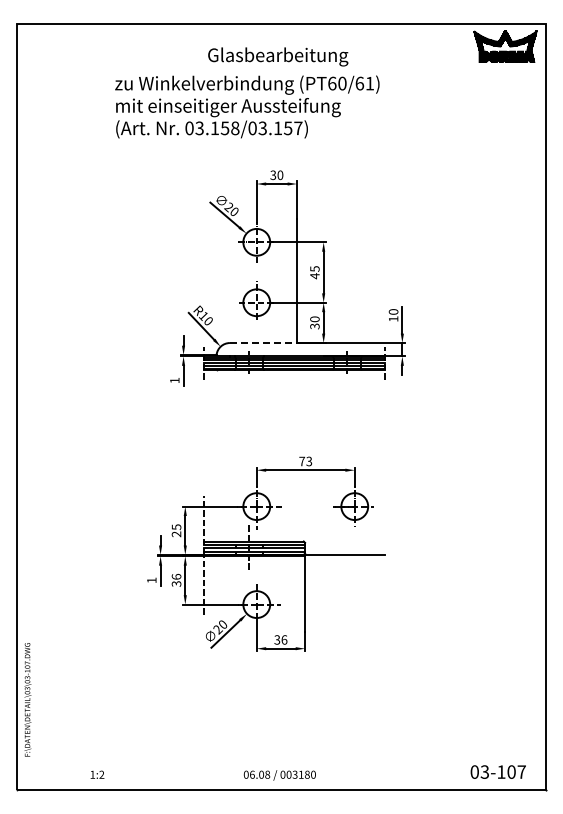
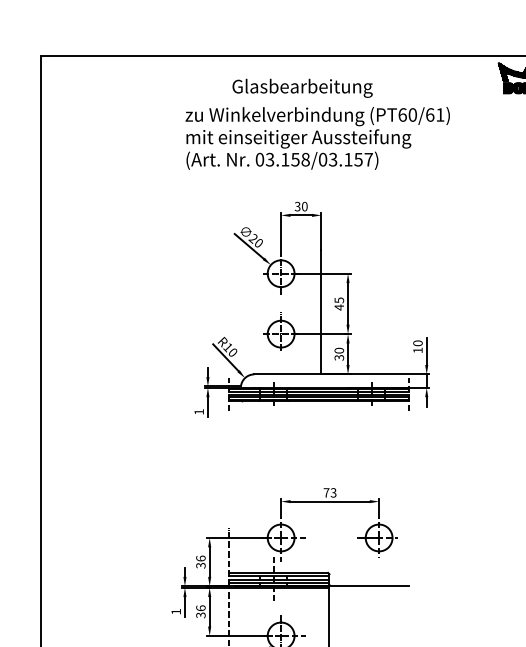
text: (247, 106) -> (317, 137), moved
line: (263, 343) -> (287, 374), dashed -> solid
text: (176, 530) -> (200, 561), 25 -> 36

